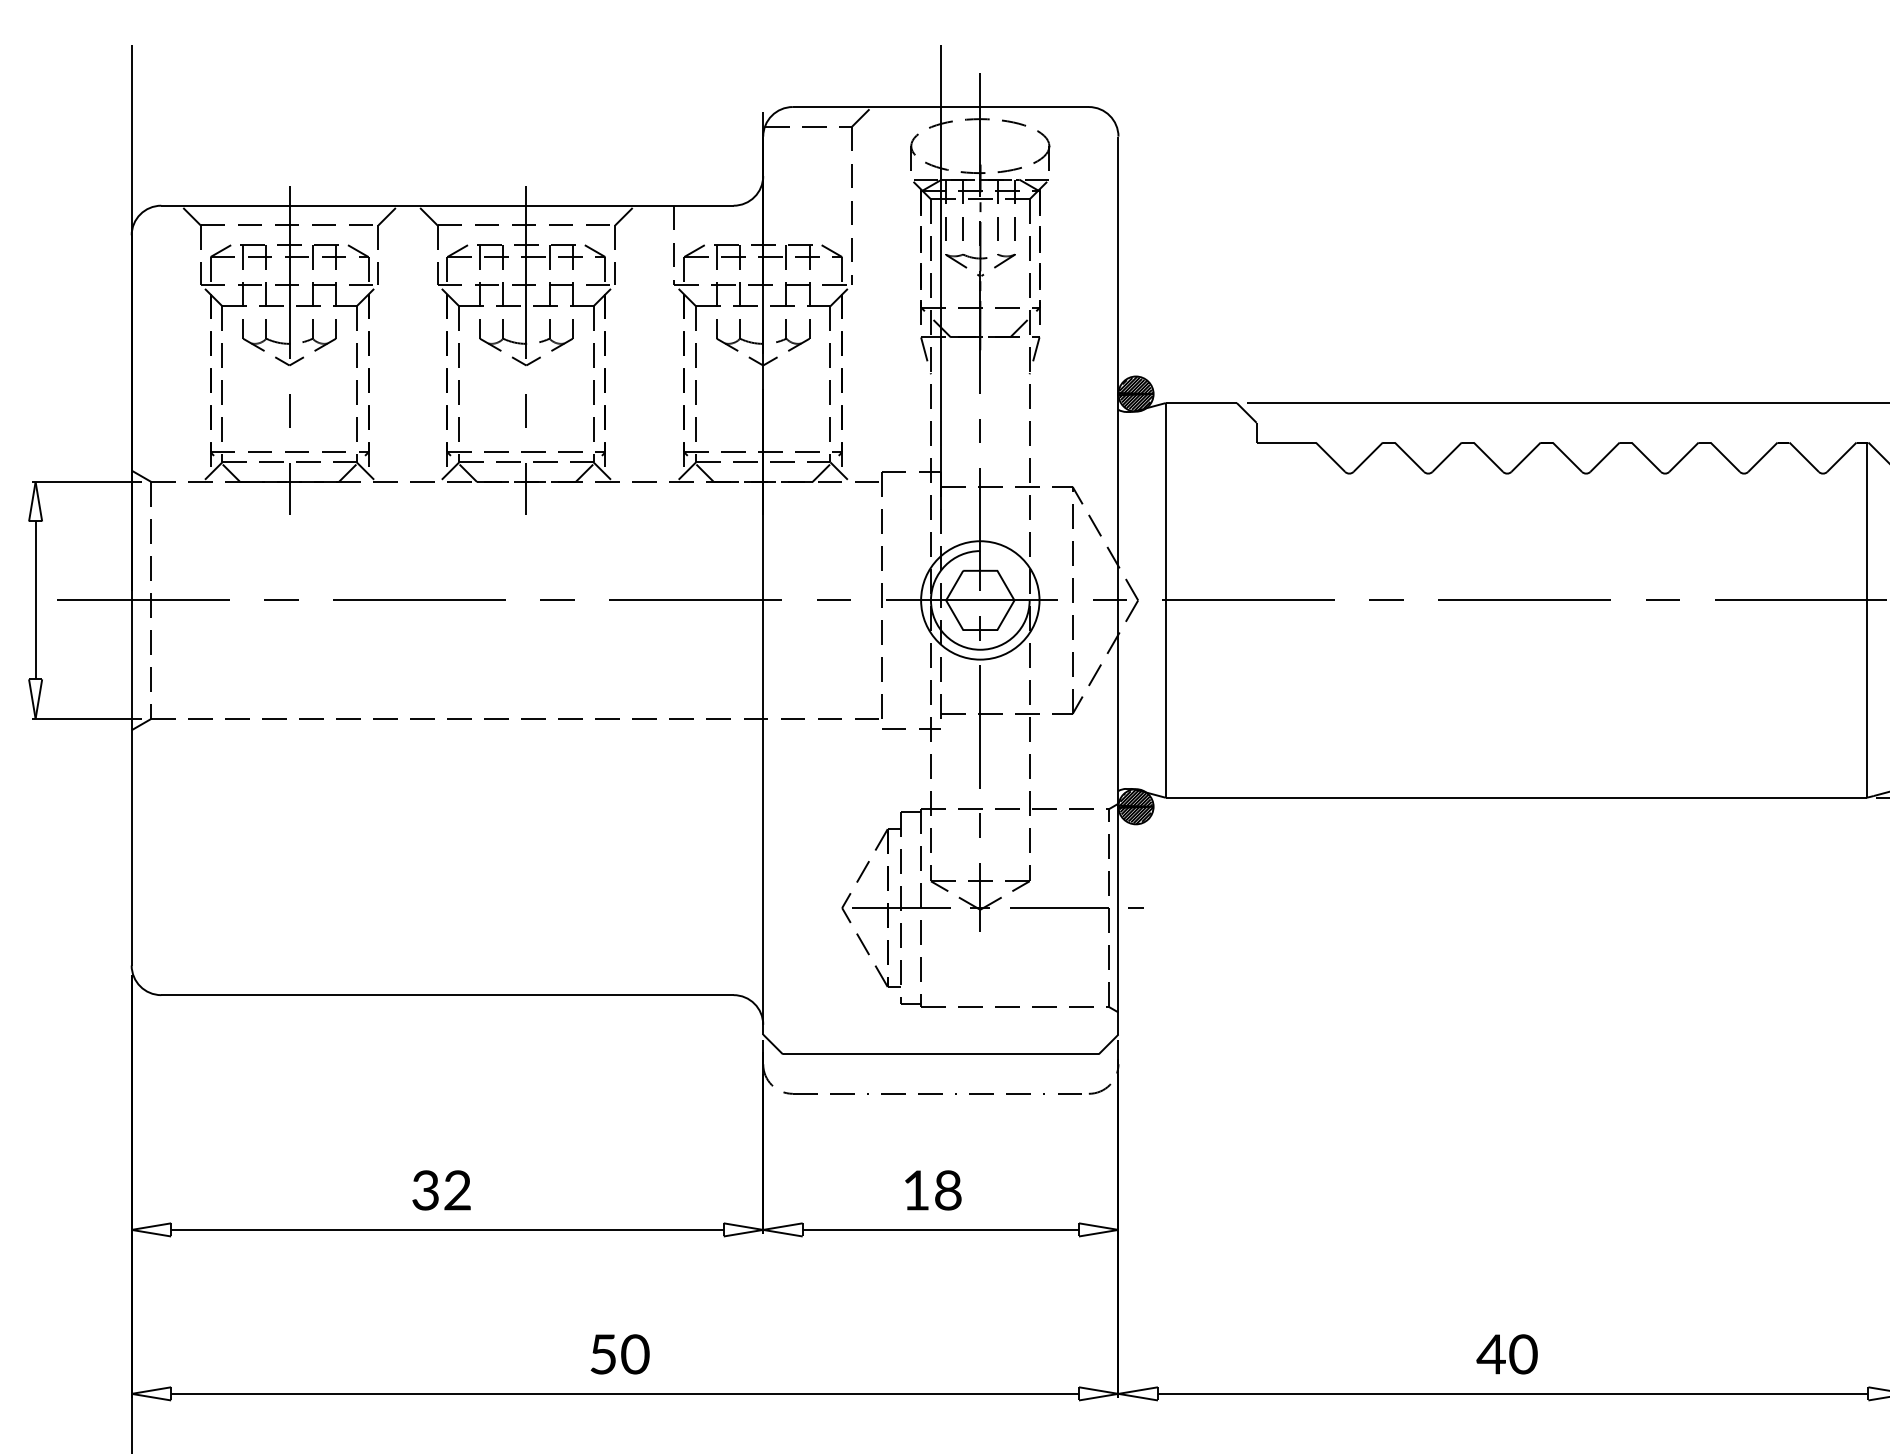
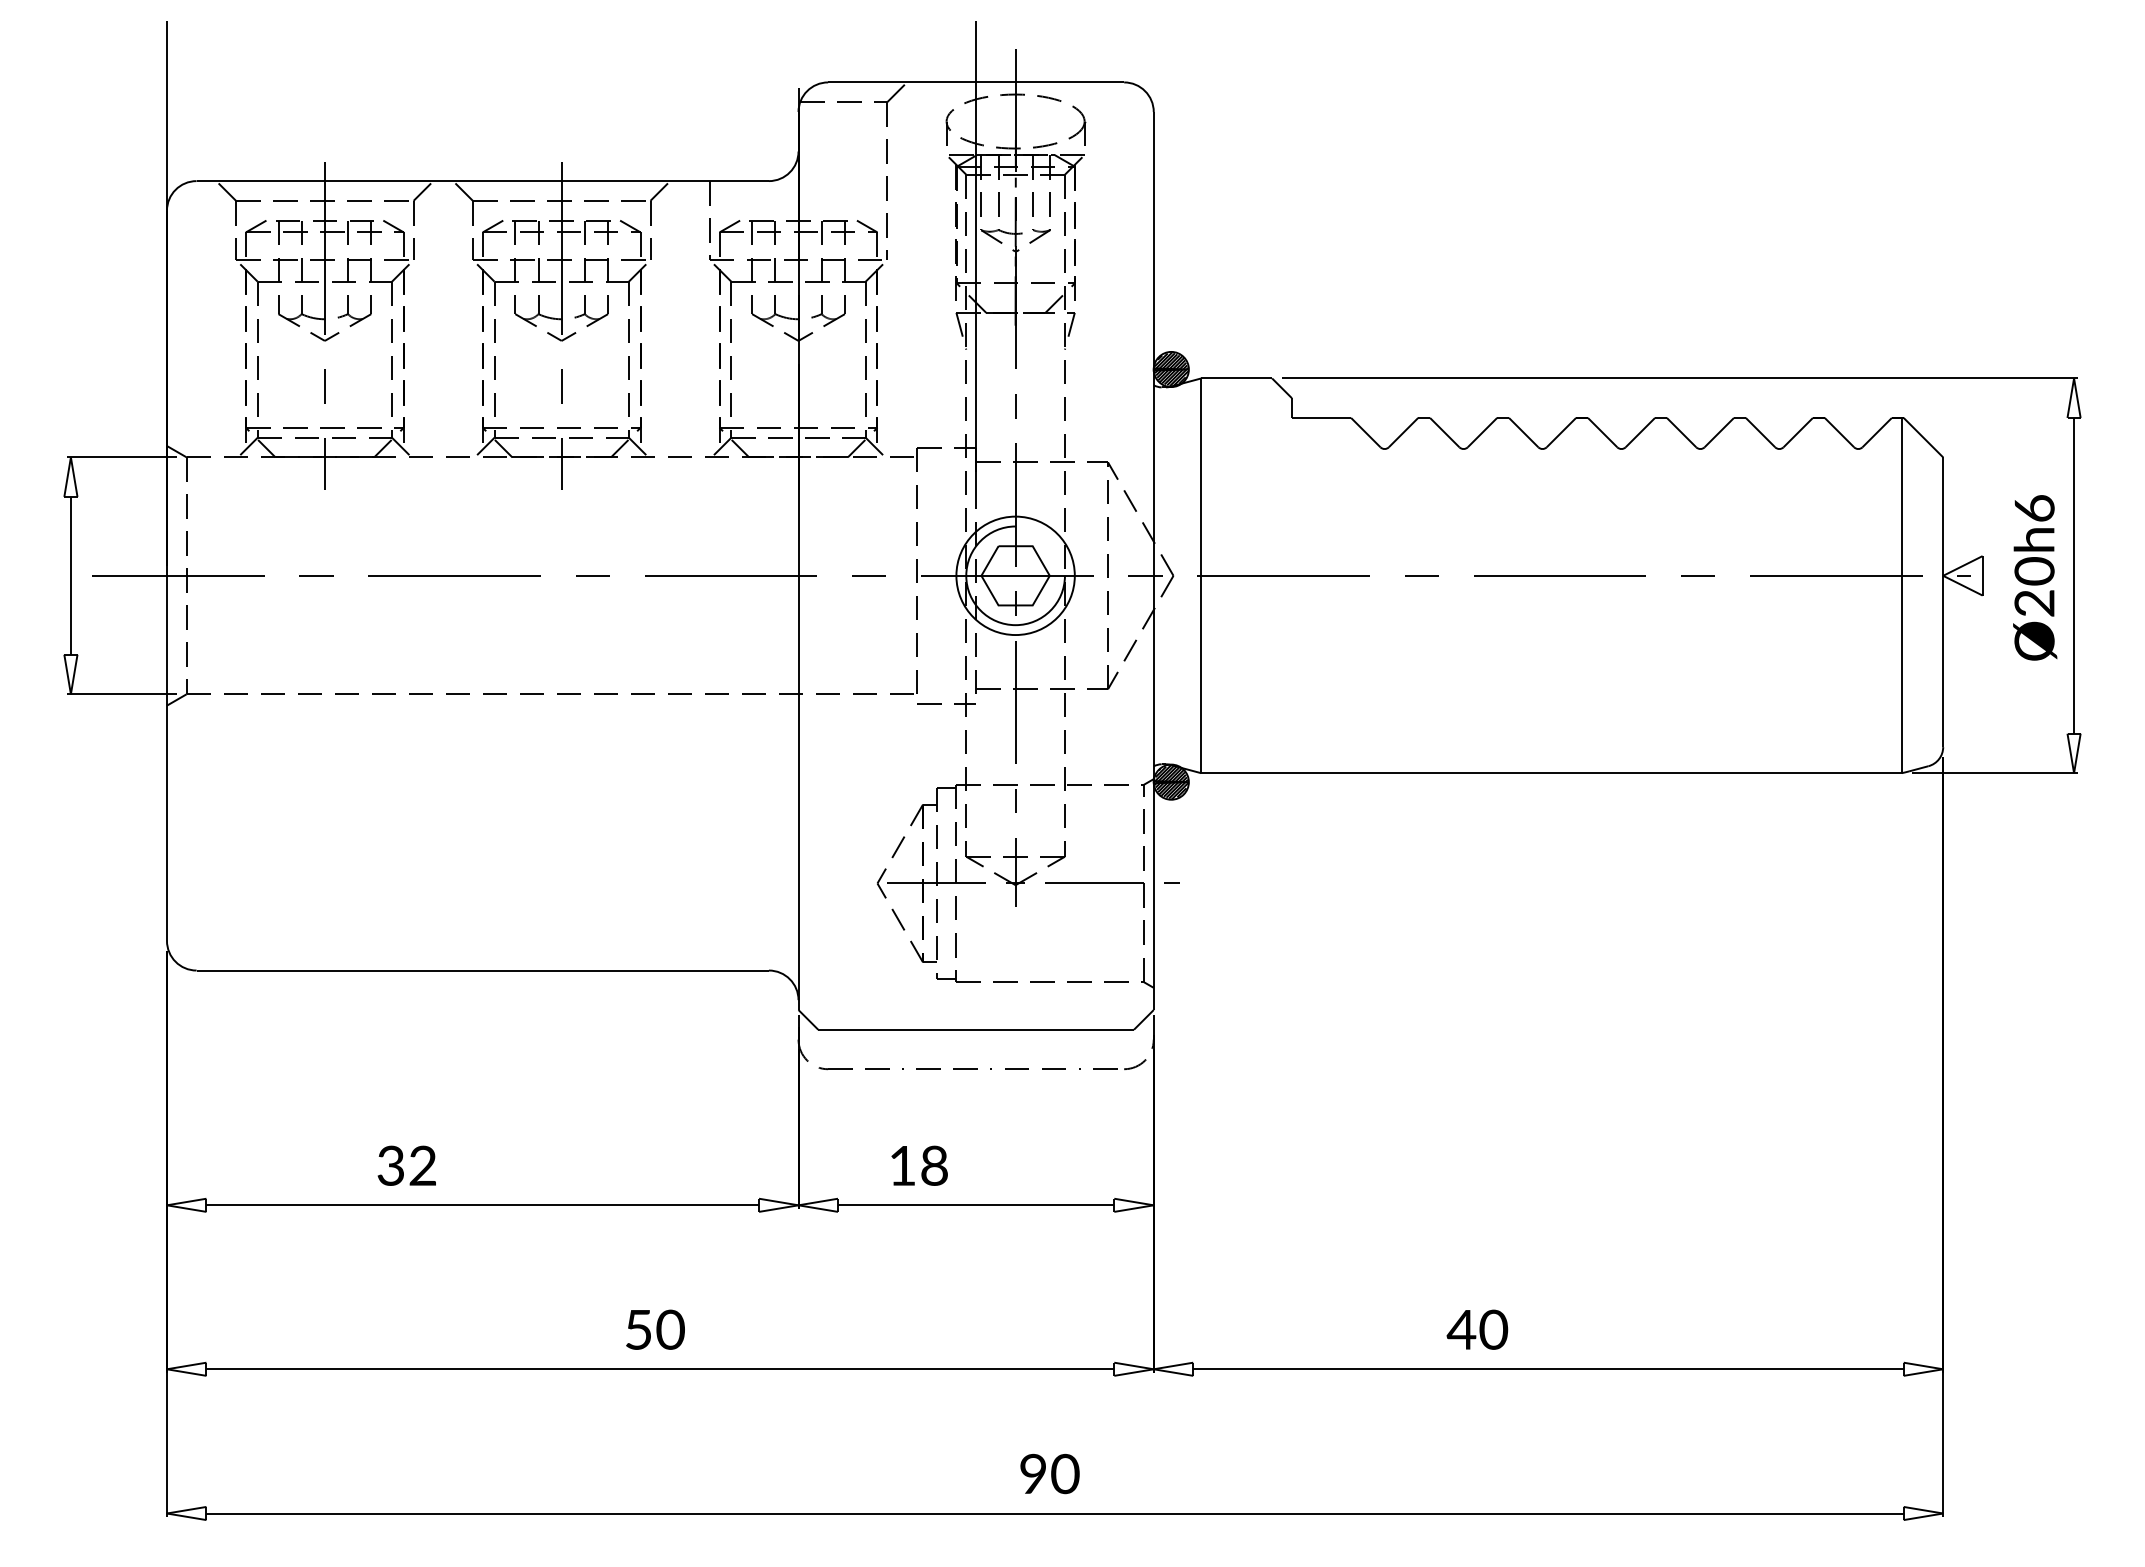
text: (441, 1190) -> (406, 1165), moved
text: (933, 1190) -> (919, 1165), moved
text: (1507, 1354) -> (1477, 1329), moved

